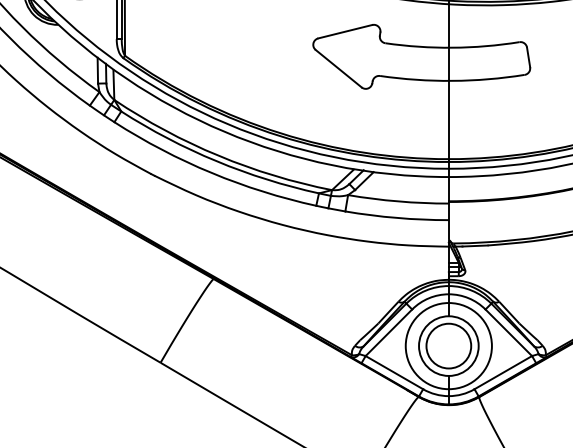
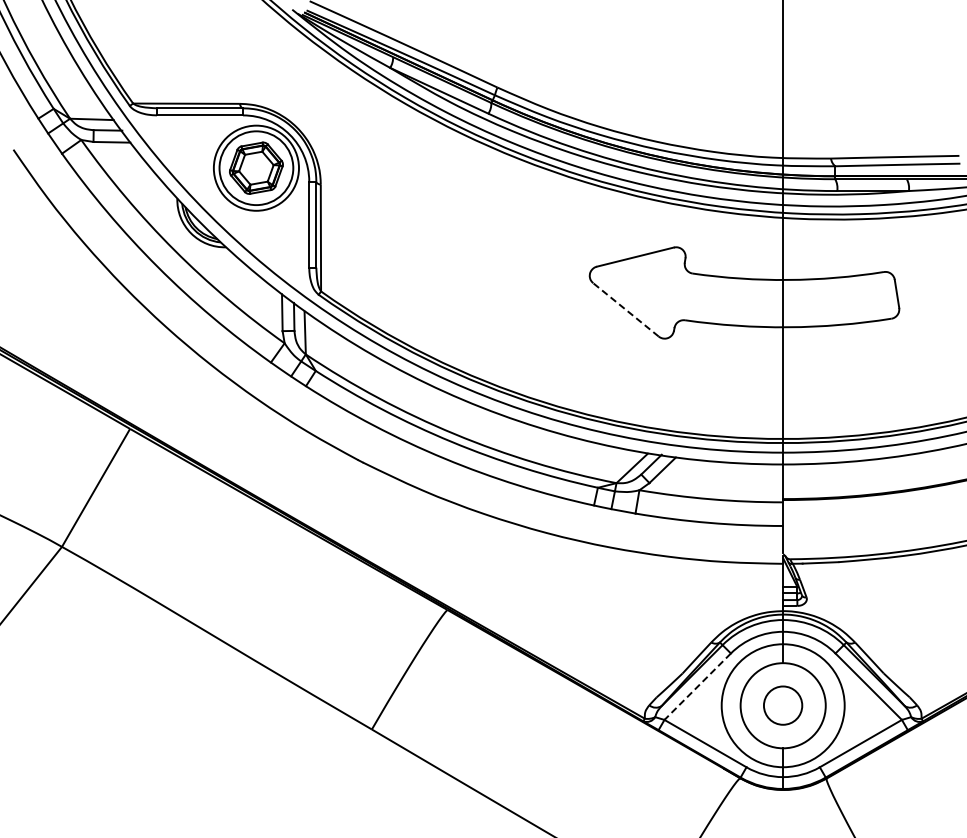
line: (338, 68) -> (625, 309), solid -> dashed
line: (388, 332) -> (697, 686), solid -> dashed
circle: (448, 345) -> (782, 705), size x0.6

